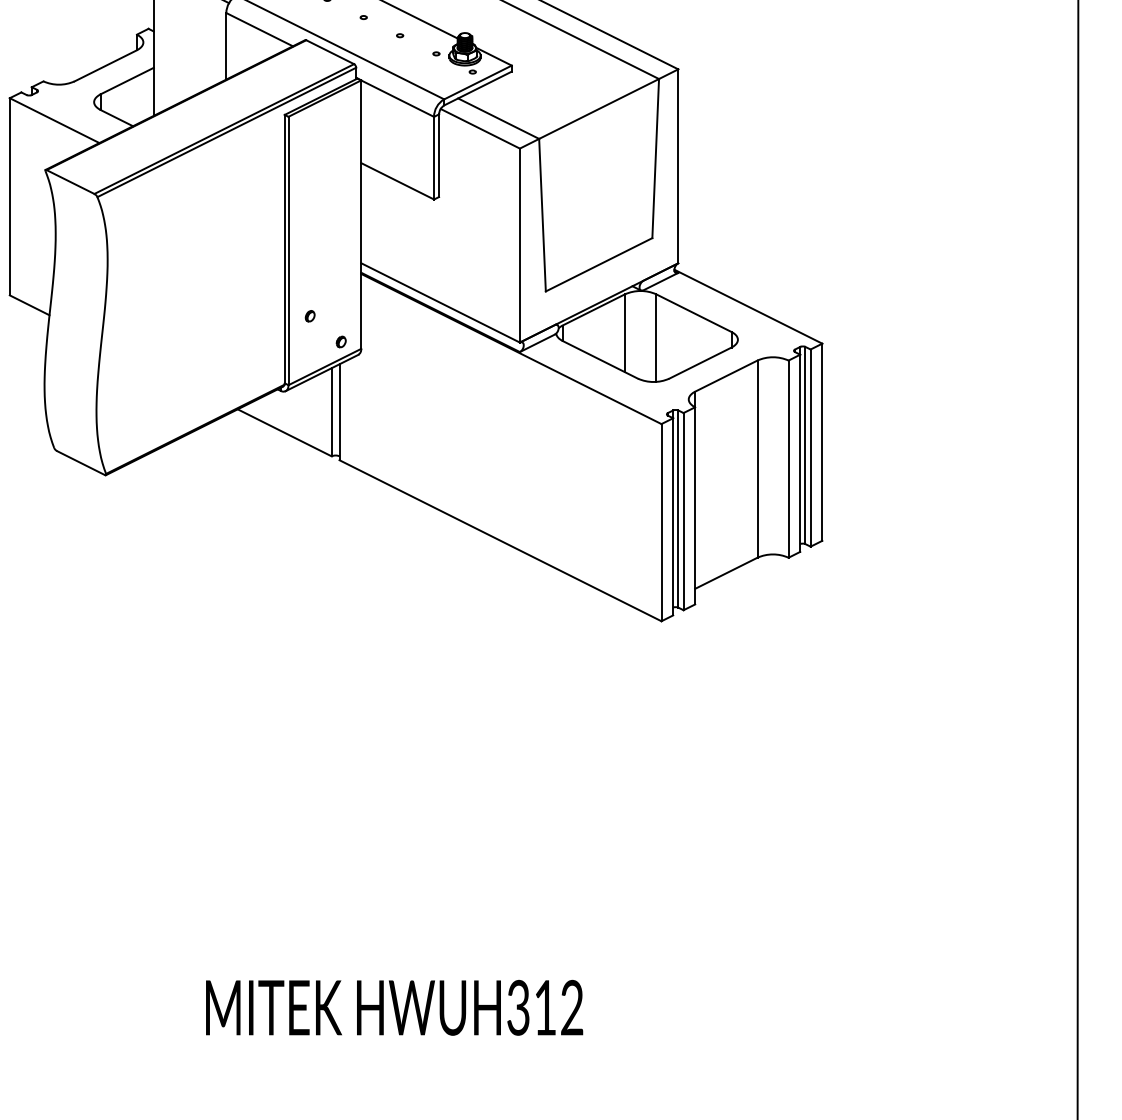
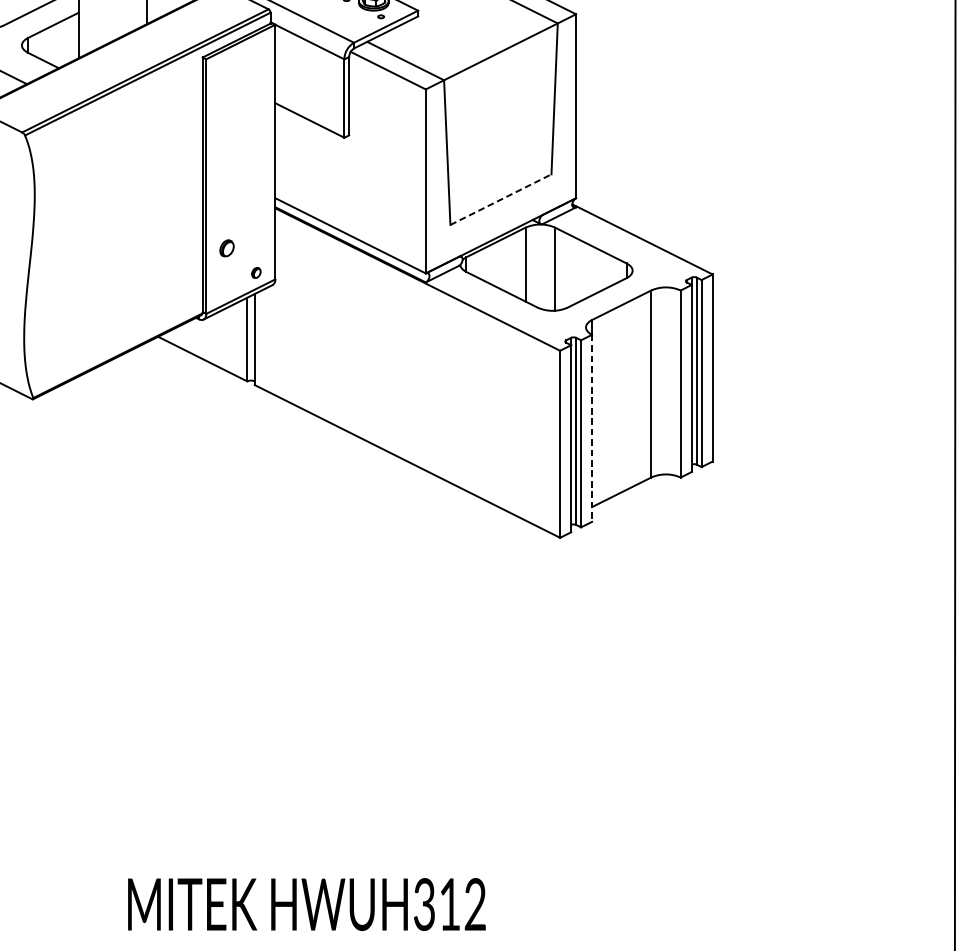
line: (599, 264) -> (501, 199), solid -> dashed
part: (309, 316) -> (226, 248), size x1.6
line: (695, 505) -> (592, 428), solid -> dashed

